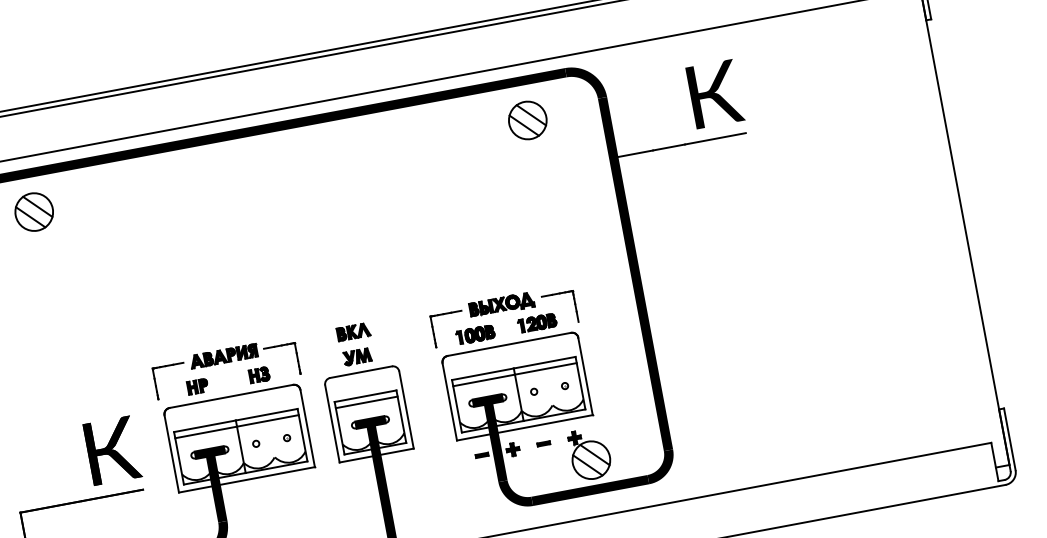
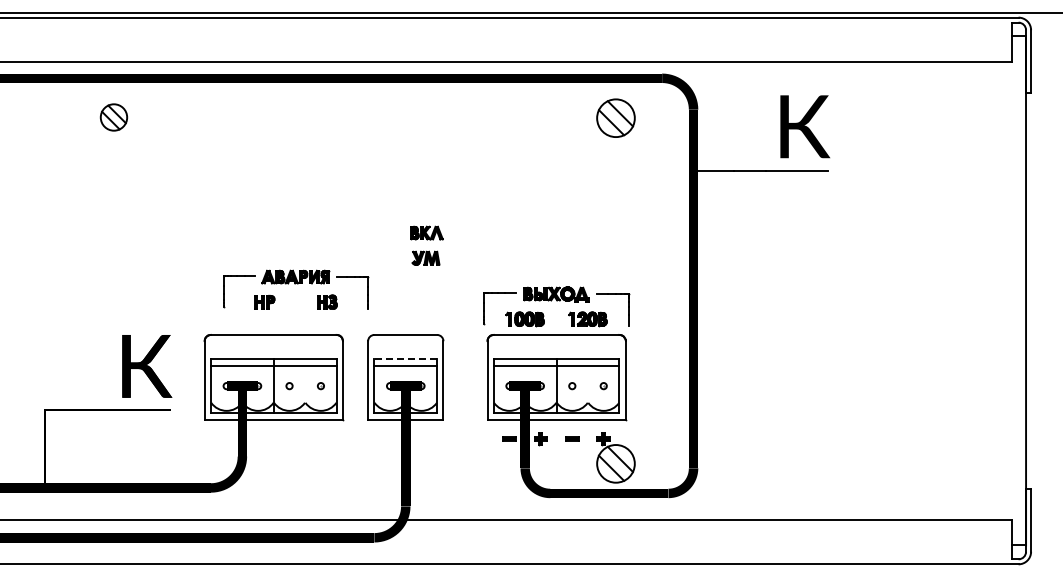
part: (33, 212) -> (113, 117), size x0.7
part: (355, 344) -> (426, 245), moved
part: (226, 368) -> (296, 289), moved
line: (365, 396) -> (405, 359), solid -> dashed

